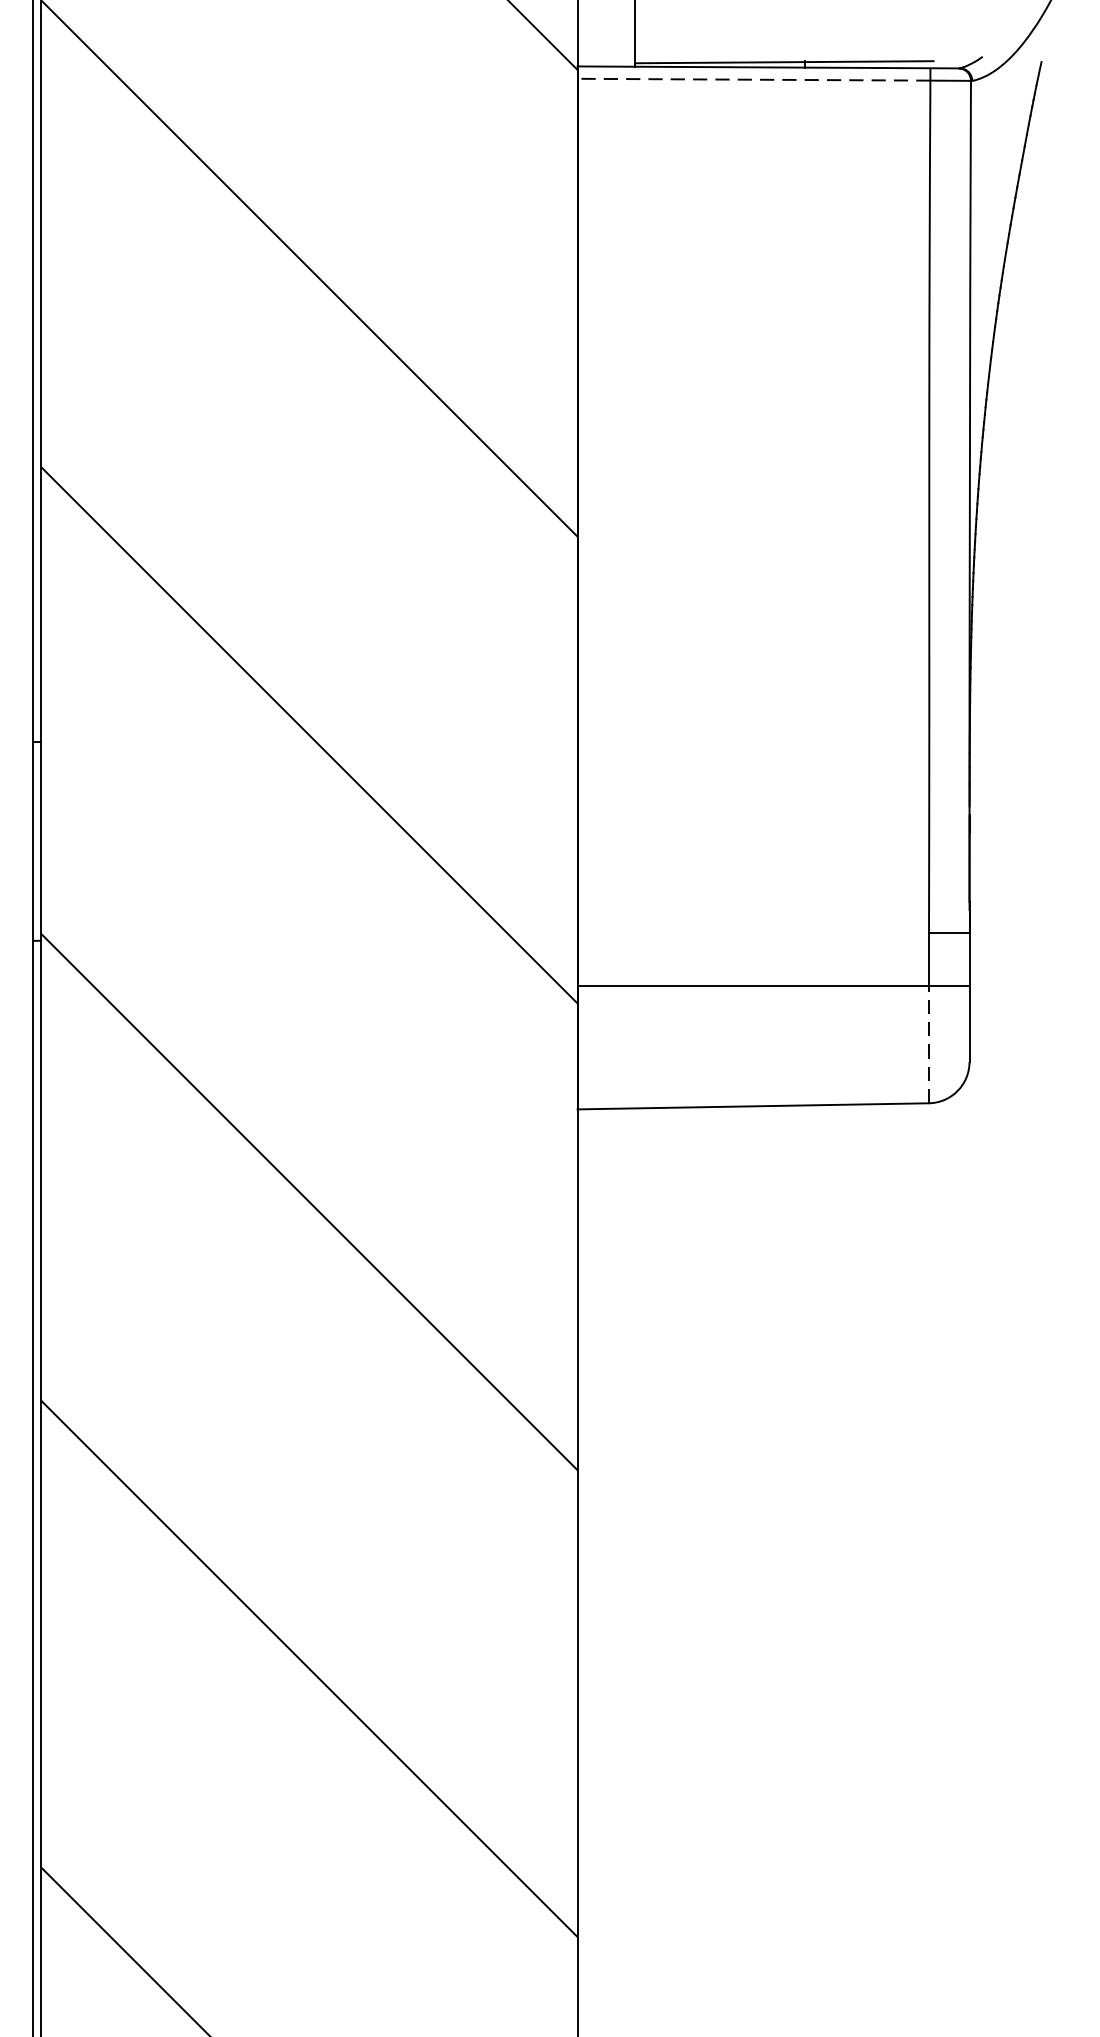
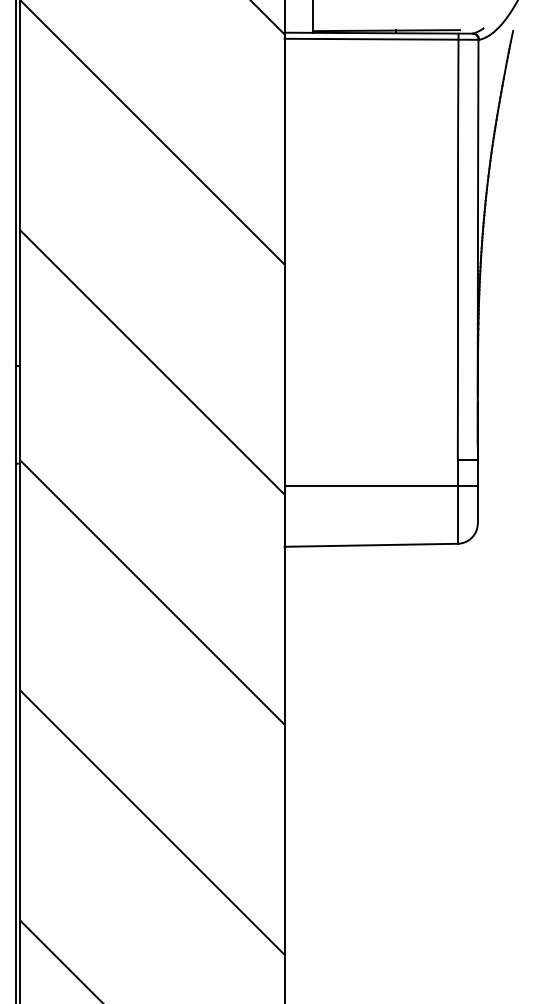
line: (753, 80) -> (371, 39), dashed -> solid
line: (928, 1043) -> (457, 514), dashed -> solid

